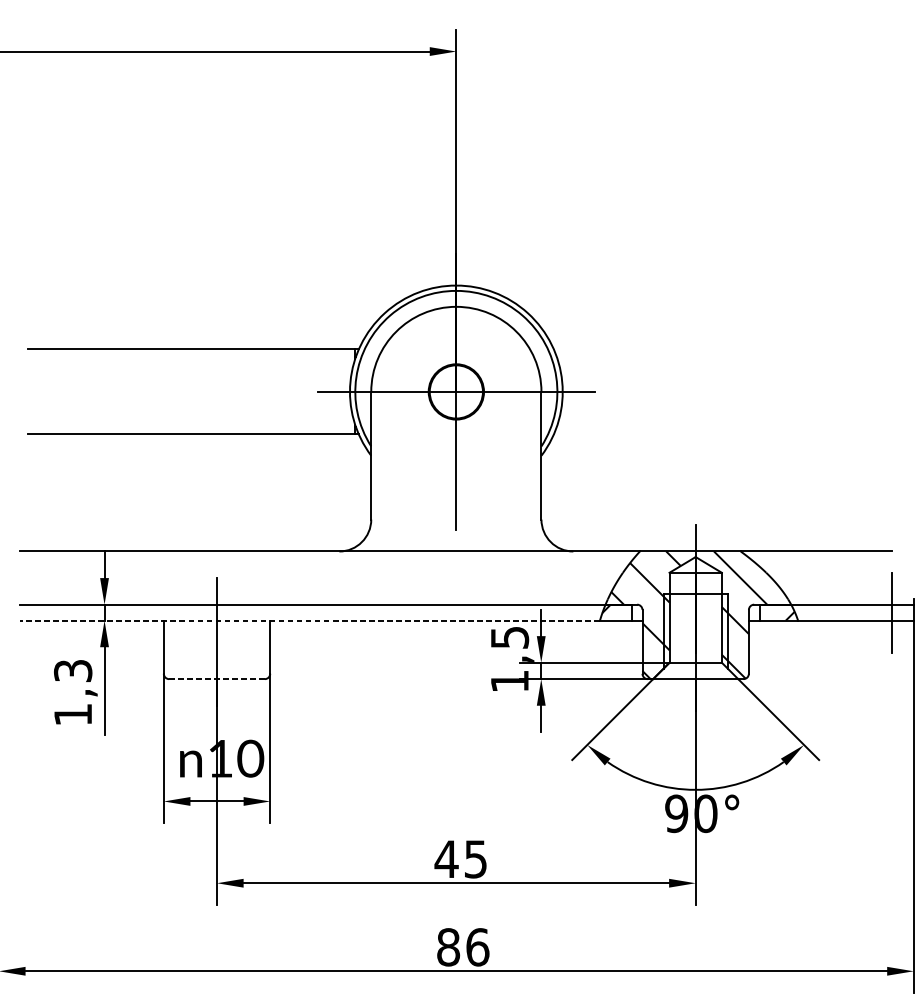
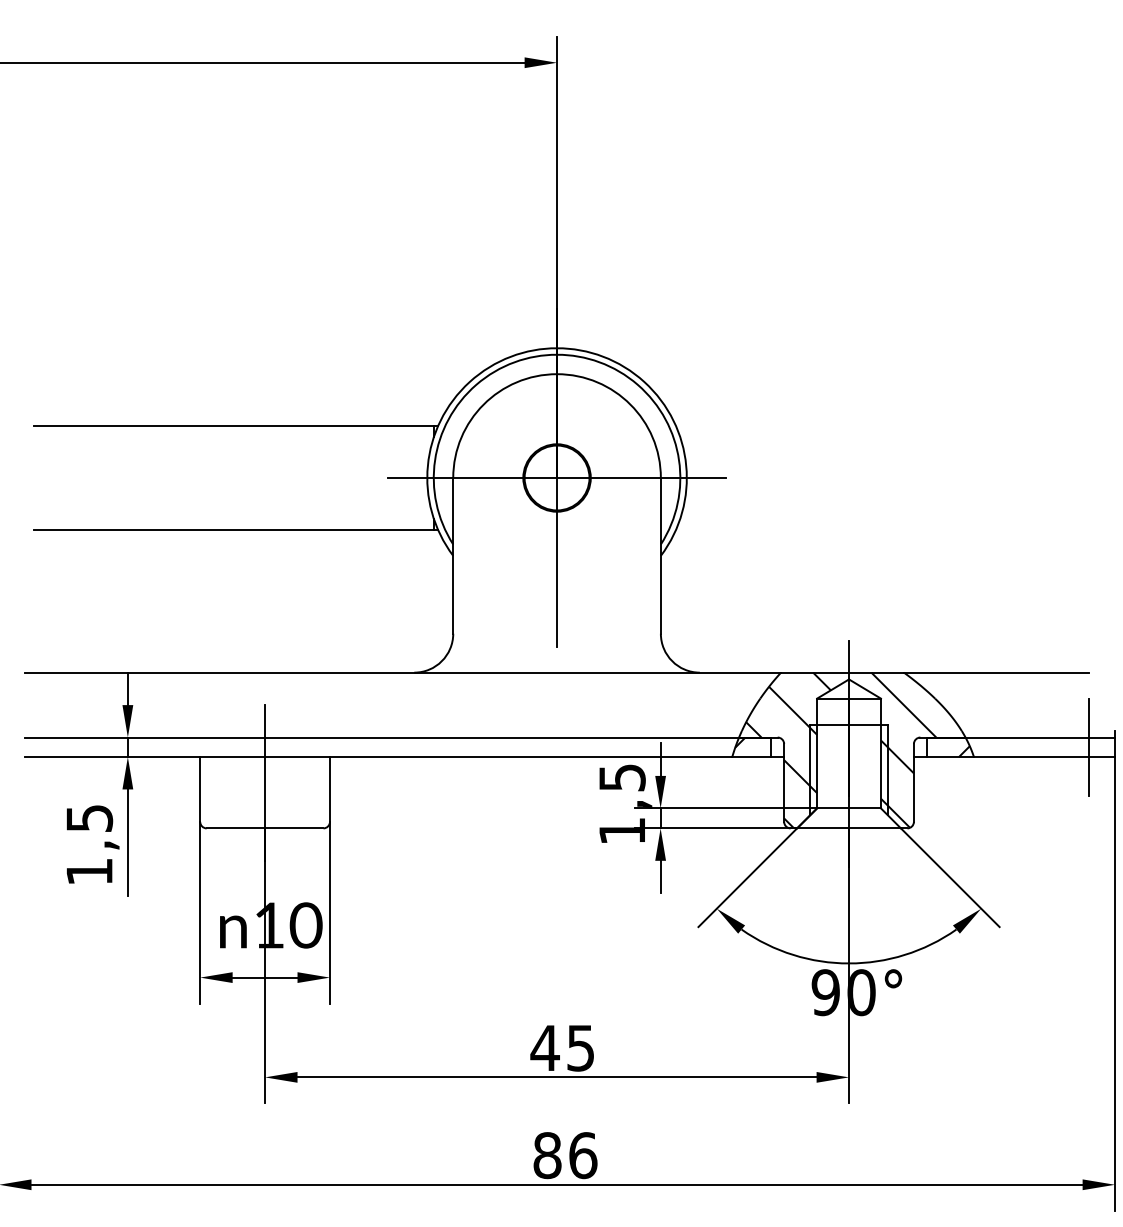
line: (309, 621) -> (378, 757), dashed -> solid
text: (73, 671) -> (89, 818), 1,3 -> 1,5
line: (216, 679) -> (264, 828), dashed -> solid

